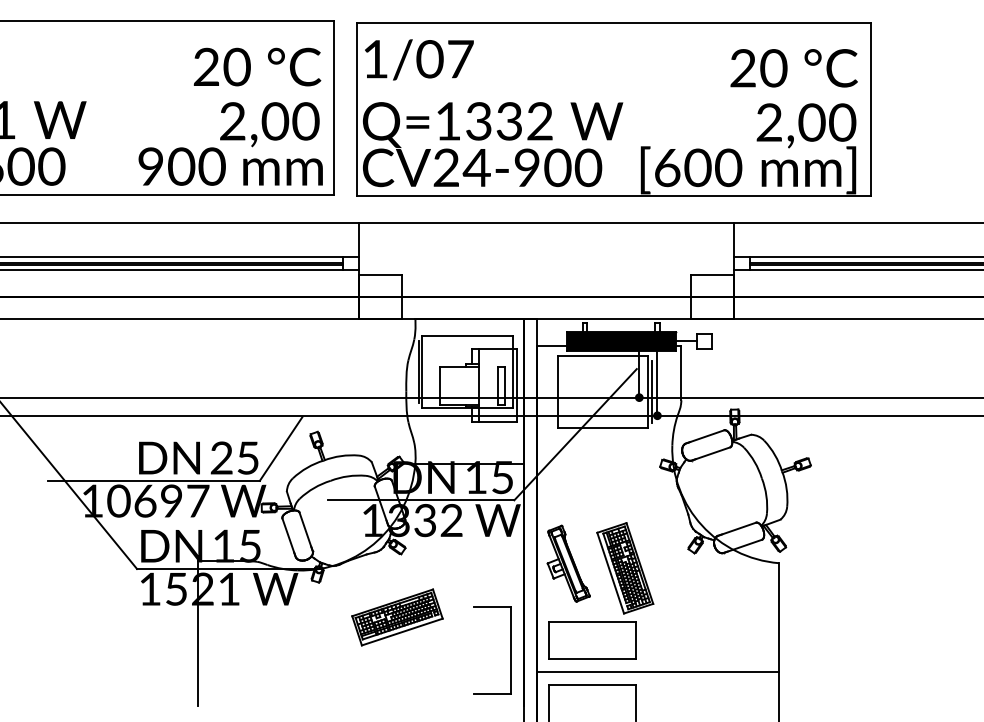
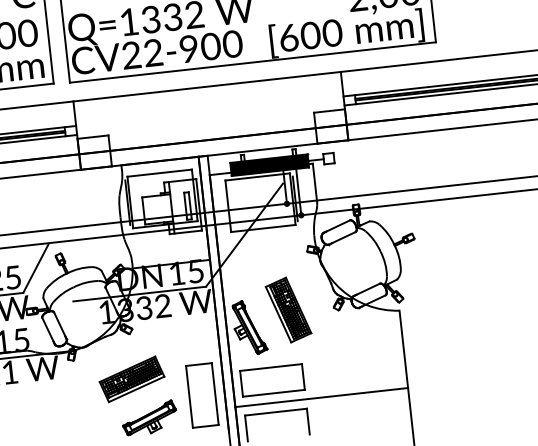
text: (476, 167) -> (152, 52), CV24-900 -> CV22-900
part: (625, 568) -> (288, 310), moved
line: (474, 650) -> (189, 396), added
part: (415, 673) -> (149, 417), added

